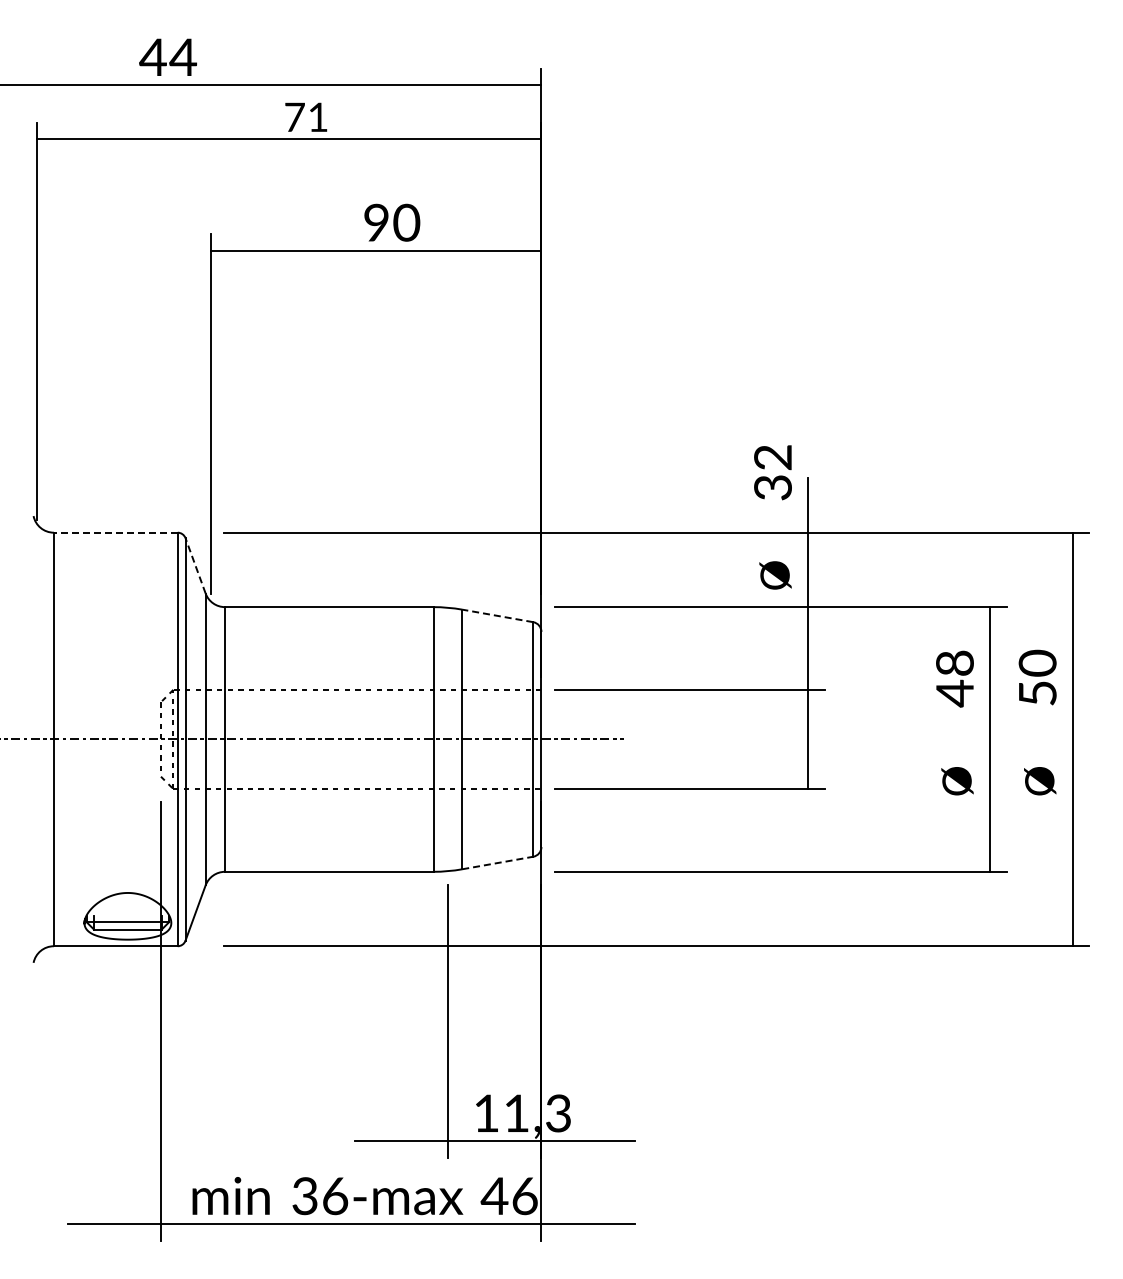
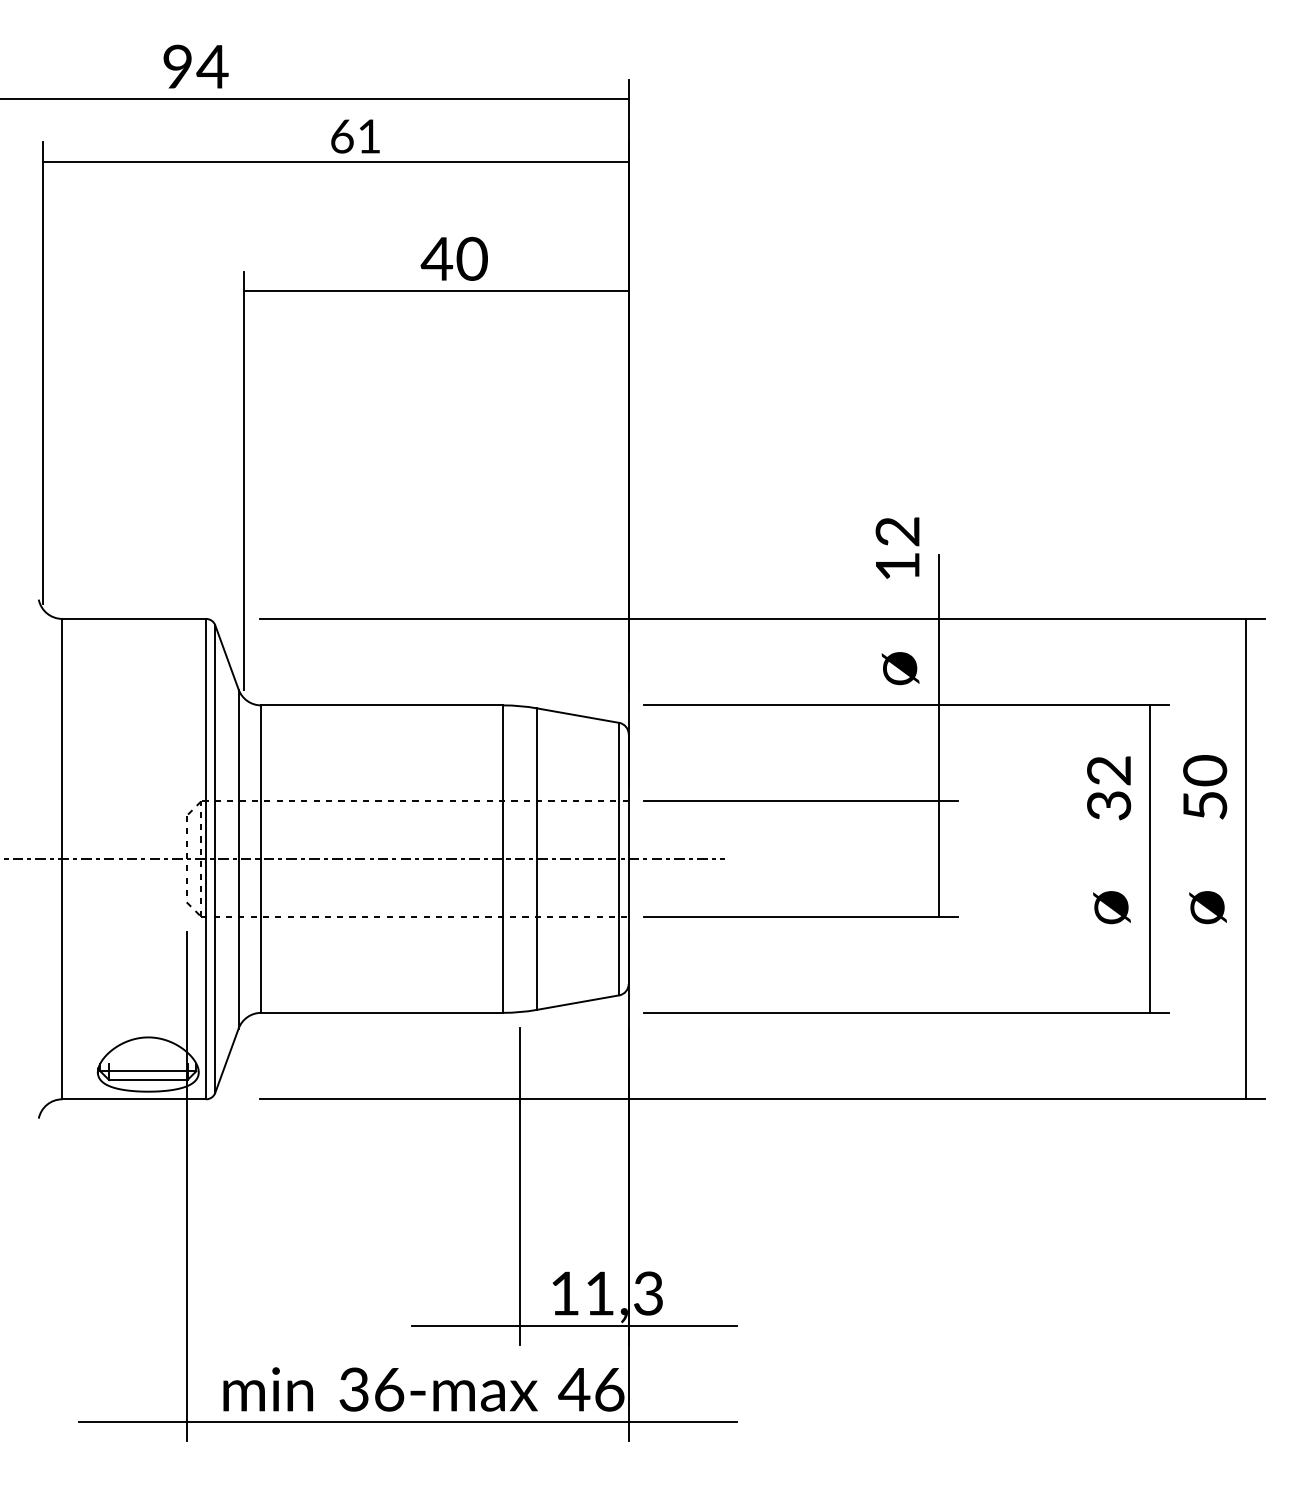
text: (152, 56) -> (176, 65), 44 -> 94
text: (294, 117) -> (341, 136), 71 -> 61
text: (376, 222) -> (437, 258), 90 -> 40
text: (772, 487) -> (897, 566), 32 -> 12
line: (115, 532) -> (133, 618), dashed -> solid
line: (195, 565) -> (226, 657), dashed -> solid
line: (497, 615) -> (577, 715), dashed -> solid
text: (954, 678) -> (1108, 788), 48 -> 32
line: (498, 862) -> (578, 1002), dashed -> solid

